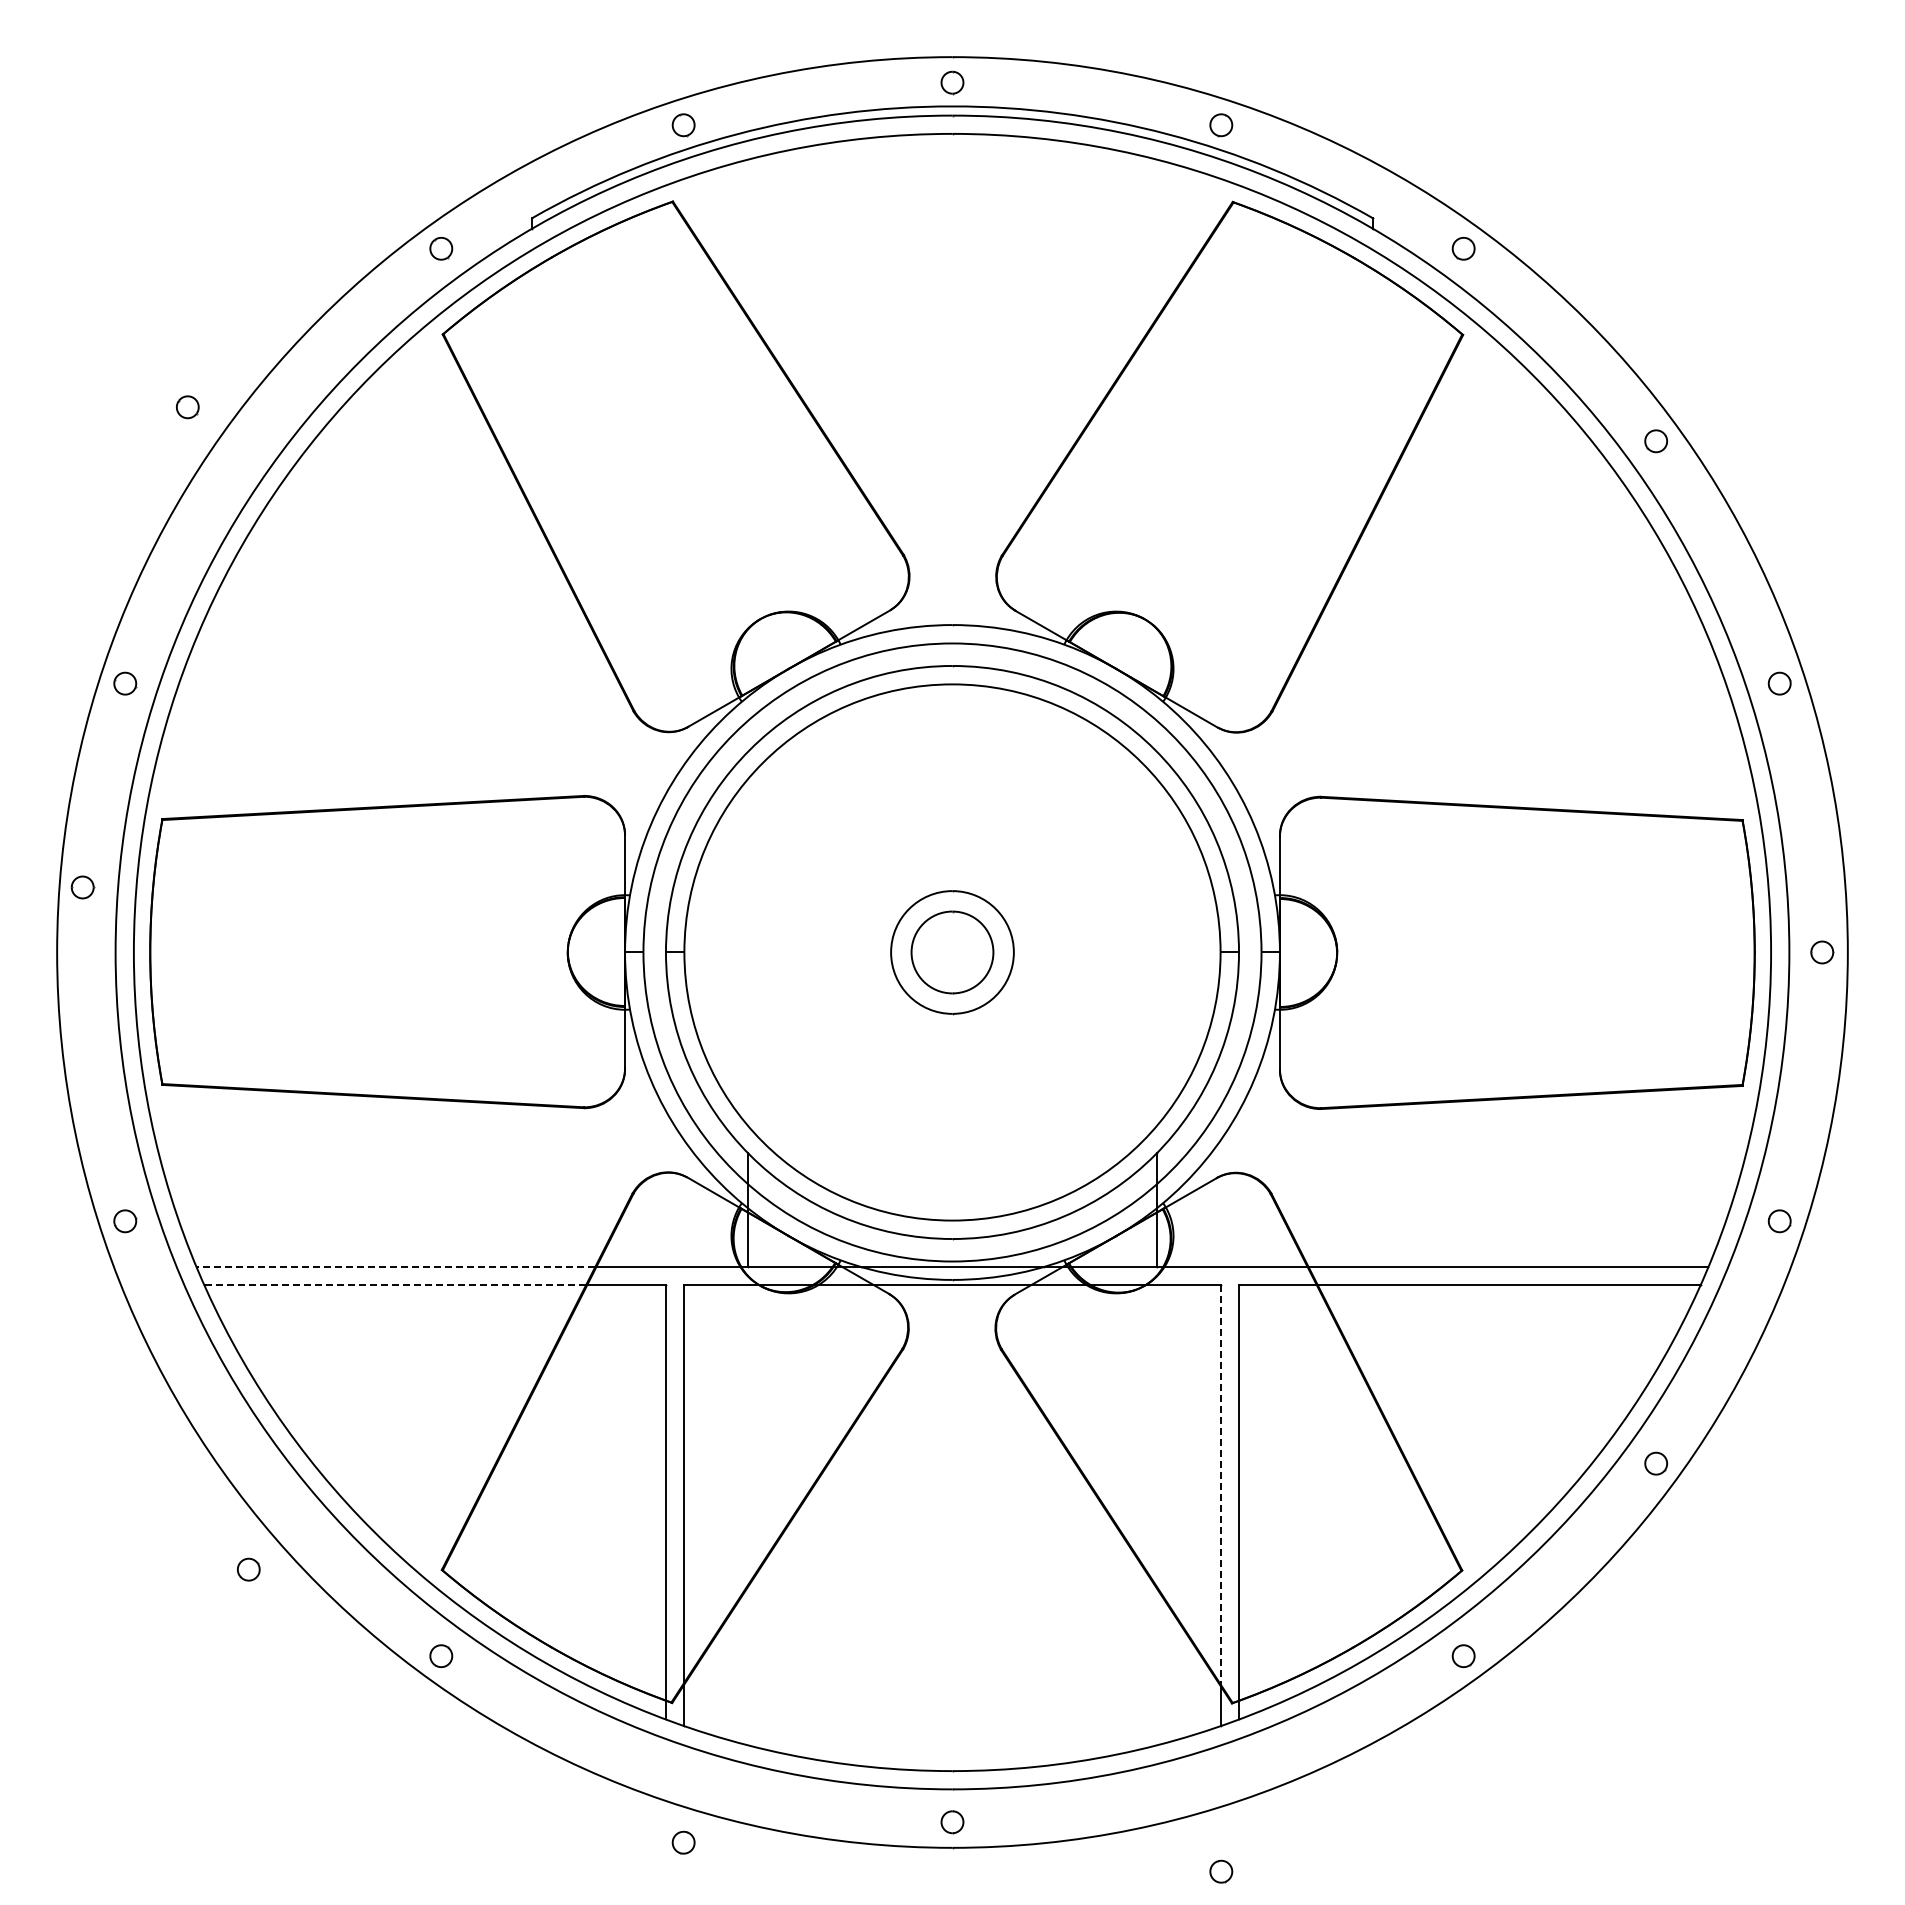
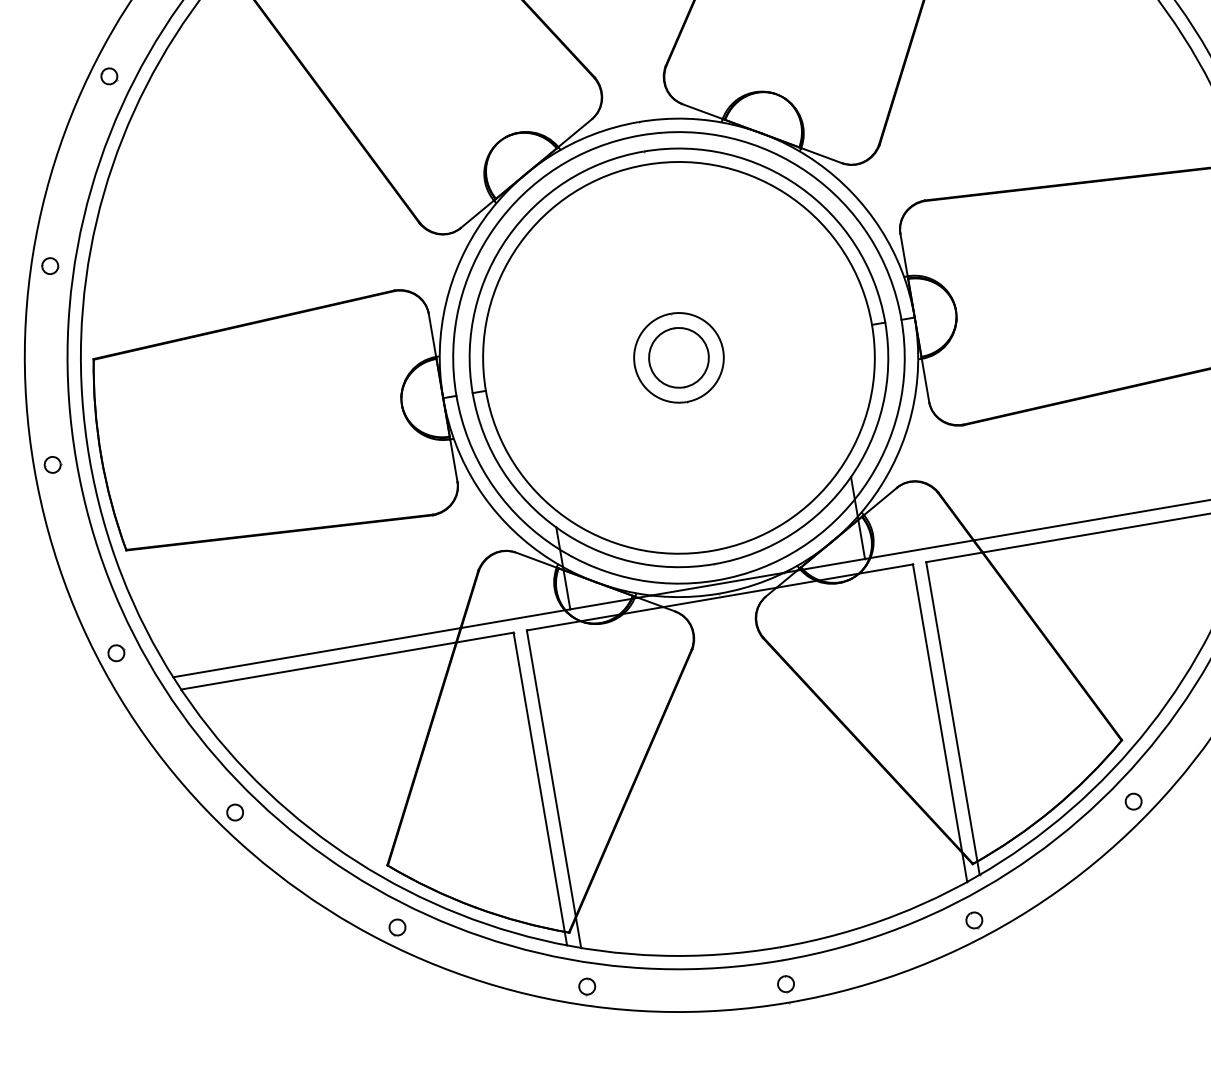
part: (187, 407) -> (109, 76), moved
part: (82, 887) -> (52, 464), moved
line: (395, 1266) -> (316, 652), dashed -> solid
line: (395, 1285) -> (318, 666), dashed -> solid
line: (1220, 1486) -> (937, 709), dashed -> solid
part: (248, 1569) -> (234, 812), moved
part: (683, 1842) -> (587, 986), moved
part: (1221, 1871) -> (974, 920), moved

